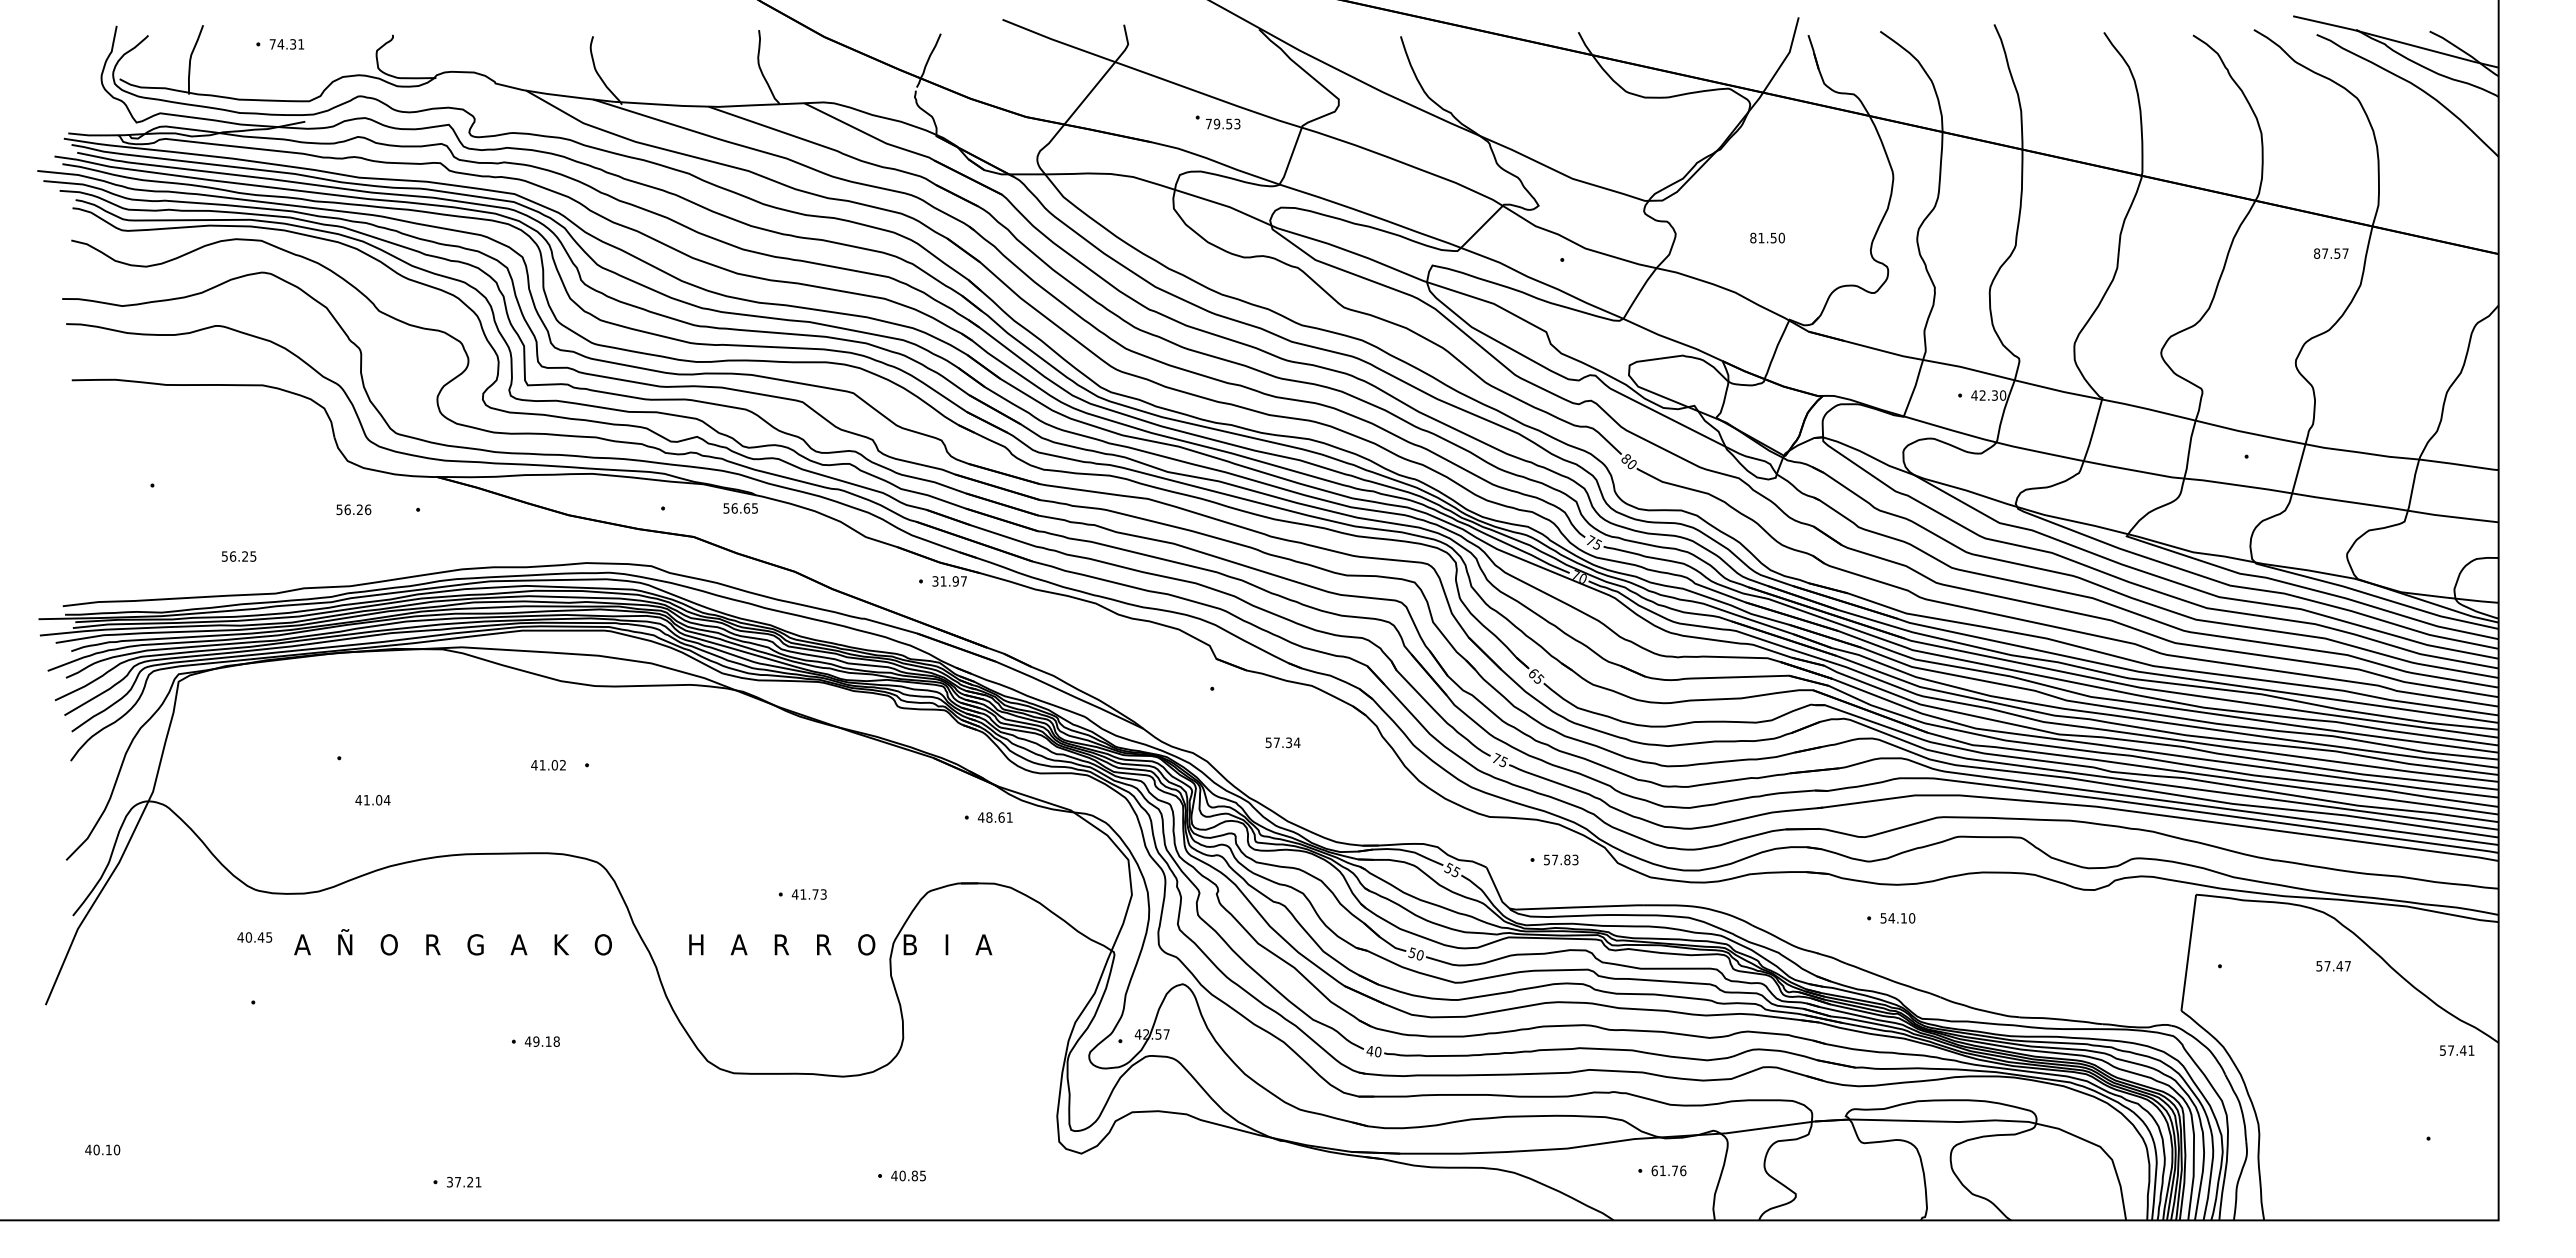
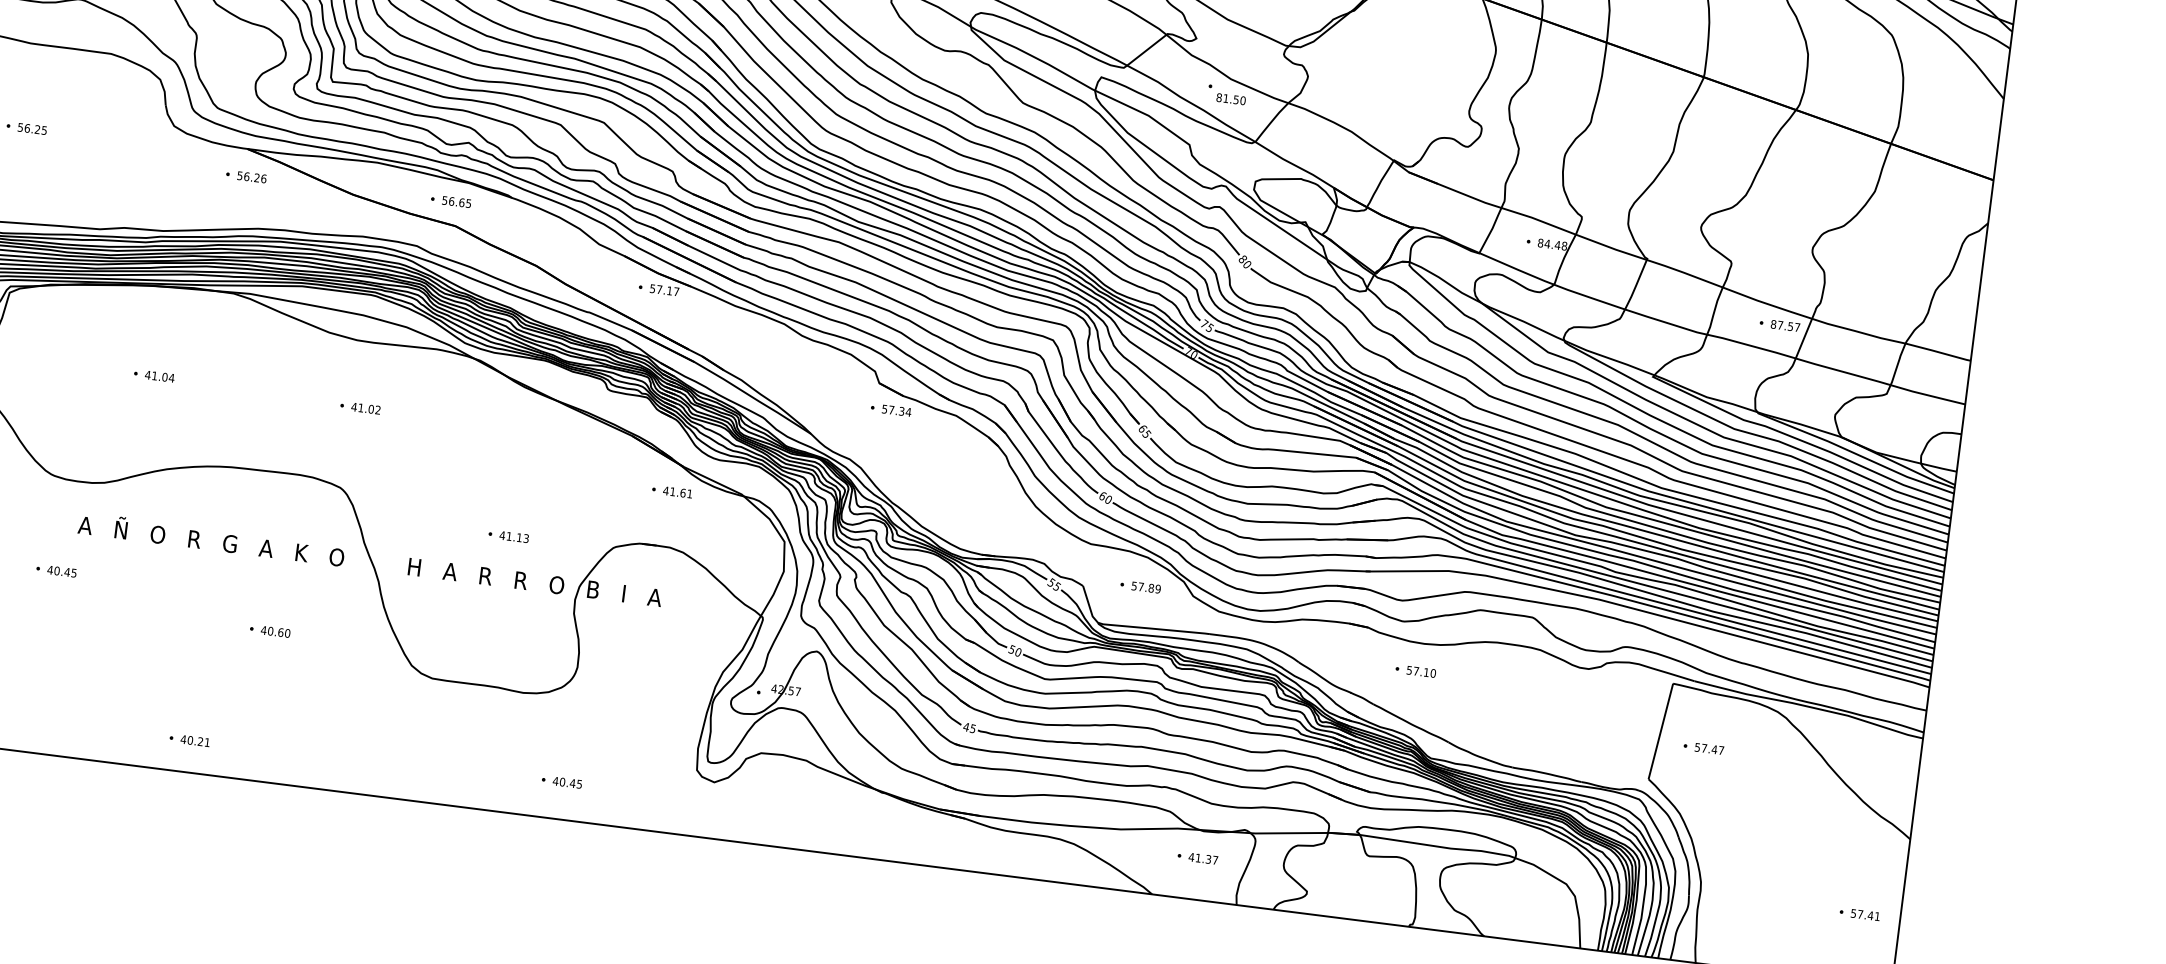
text: (1767, 237) -> (1231, 98), moved
text: (2331, 253) -> (1785, 325), moved
text: (1988, 395) -> (1552, 244), 42.30 -> 84.48
text: (740, 508) -> (456, 202), moved
text: (353, 509) -> (251, 177), moved
text: (238, 556) -> (31, 128), moved
text: (945, 581) -> (661, 289), 31.97 -> 57.17
text: (1282, 742) -> (896, 410), moved
text: (1499, 760) -> (1105, 497), 75 -> 60
text: (548, 765) -> (365, 408), moved
text: (372, 800) -> (159, 376), moved
text: (989, 817) -> (672, 491), 48.61 -> 41.61
text: (1575, 859) -> (1158, 588), 57.83 -> 57.89
text: (815, 894) -> (519, 537), 41.73 -> 41.13
text: (1891, 918) -> (1416, 671), 54.10 -> 57.10
text: (254, 937) -> (61, 571), moved
text: (2333, 966) -> (1709, 749), moved
text: (546, 1041) -> (279, 632), 49.18 -> 40.60
text: (2457, 1050) -> (1865, 914), moved
text: (1377, 1051) -> (972, 728), 40 -> 45
text: (1668, 1170) -> (1203, 858), 61.76 -> 41.37
text: (914, 1175) -> (572, 783), 40.85 -> 40.45
text: (453, 1181) -> (186, 739), 37.21 -> 40.21

